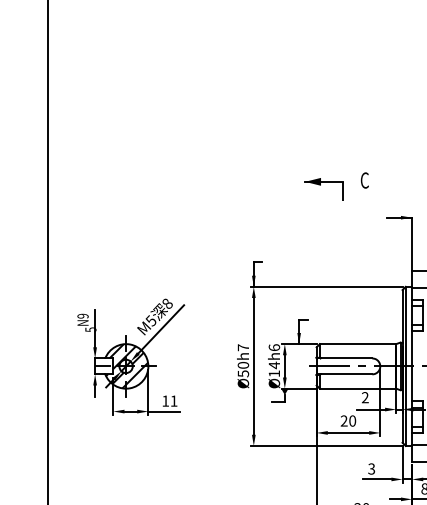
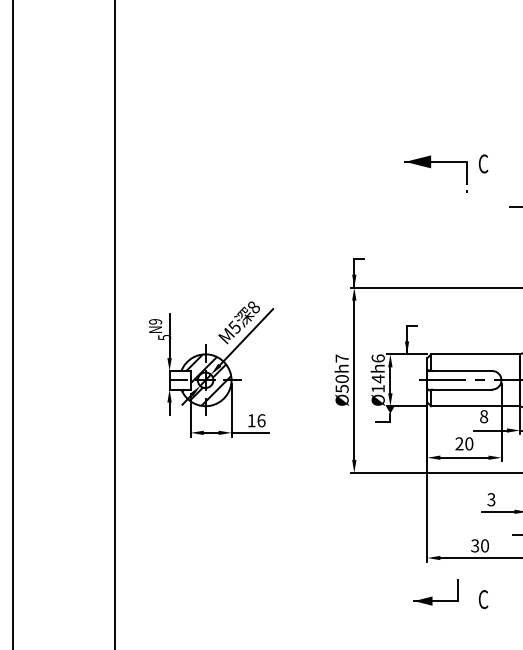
part: (323, 189) -> (435, 174), size x1.4
text: (365, 397) -> (484, 416), 2 -> 8
text: (174, 400) -> (261, 420), 11 -> 16

